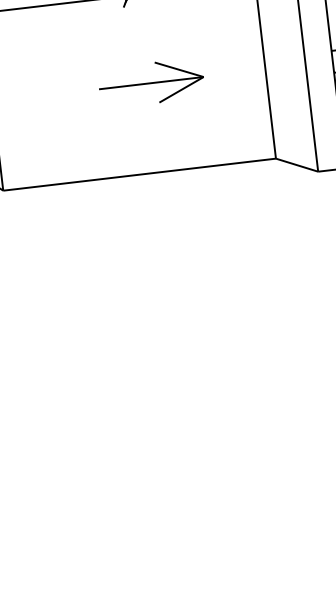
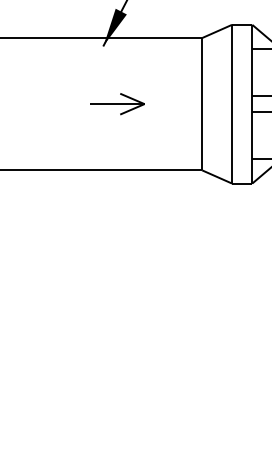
part: (151, 82) -> (117, 103), size x0.7

